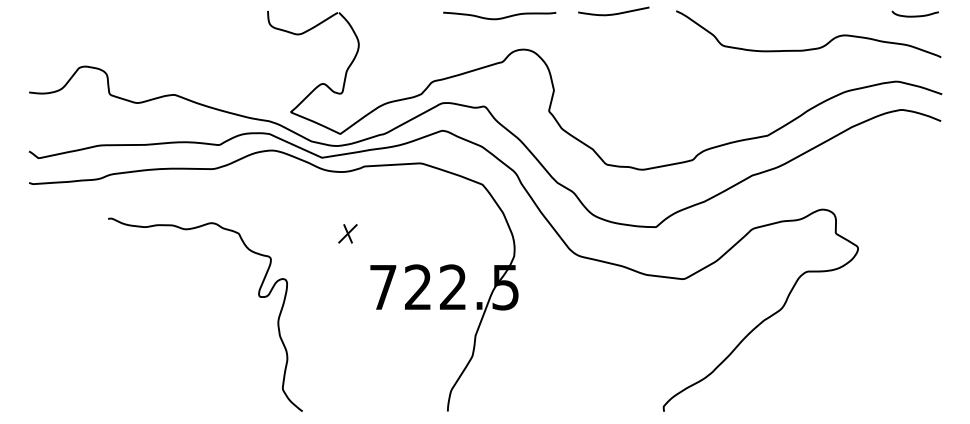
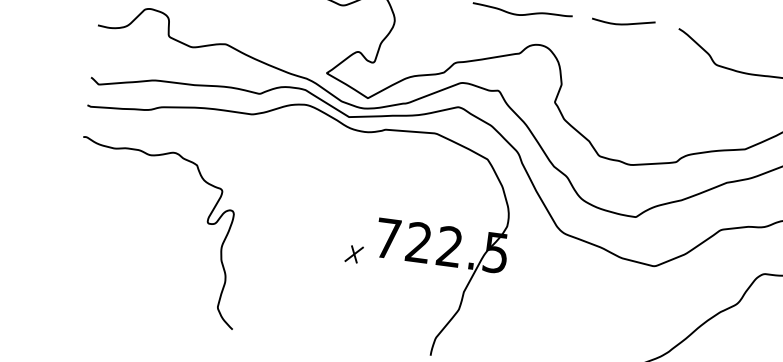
part: (347, 233) -> (353, 254), moved
curve: (258, 296) -> (207, 223), moved

